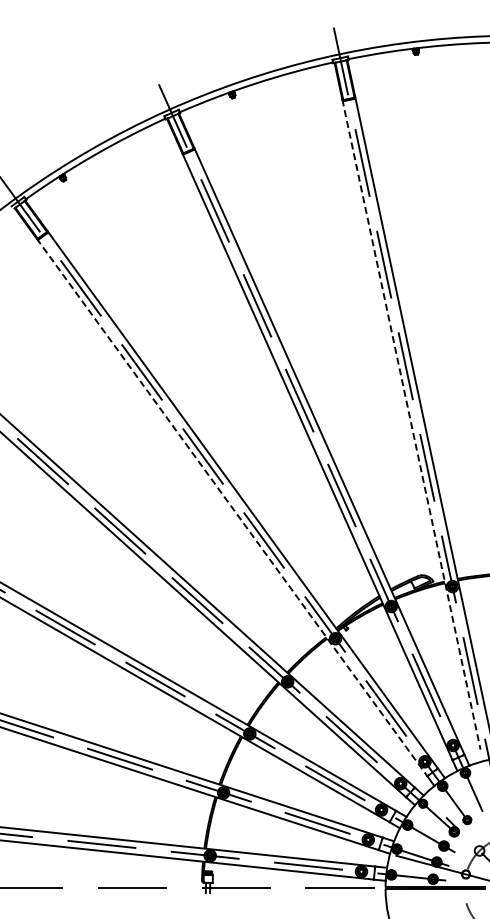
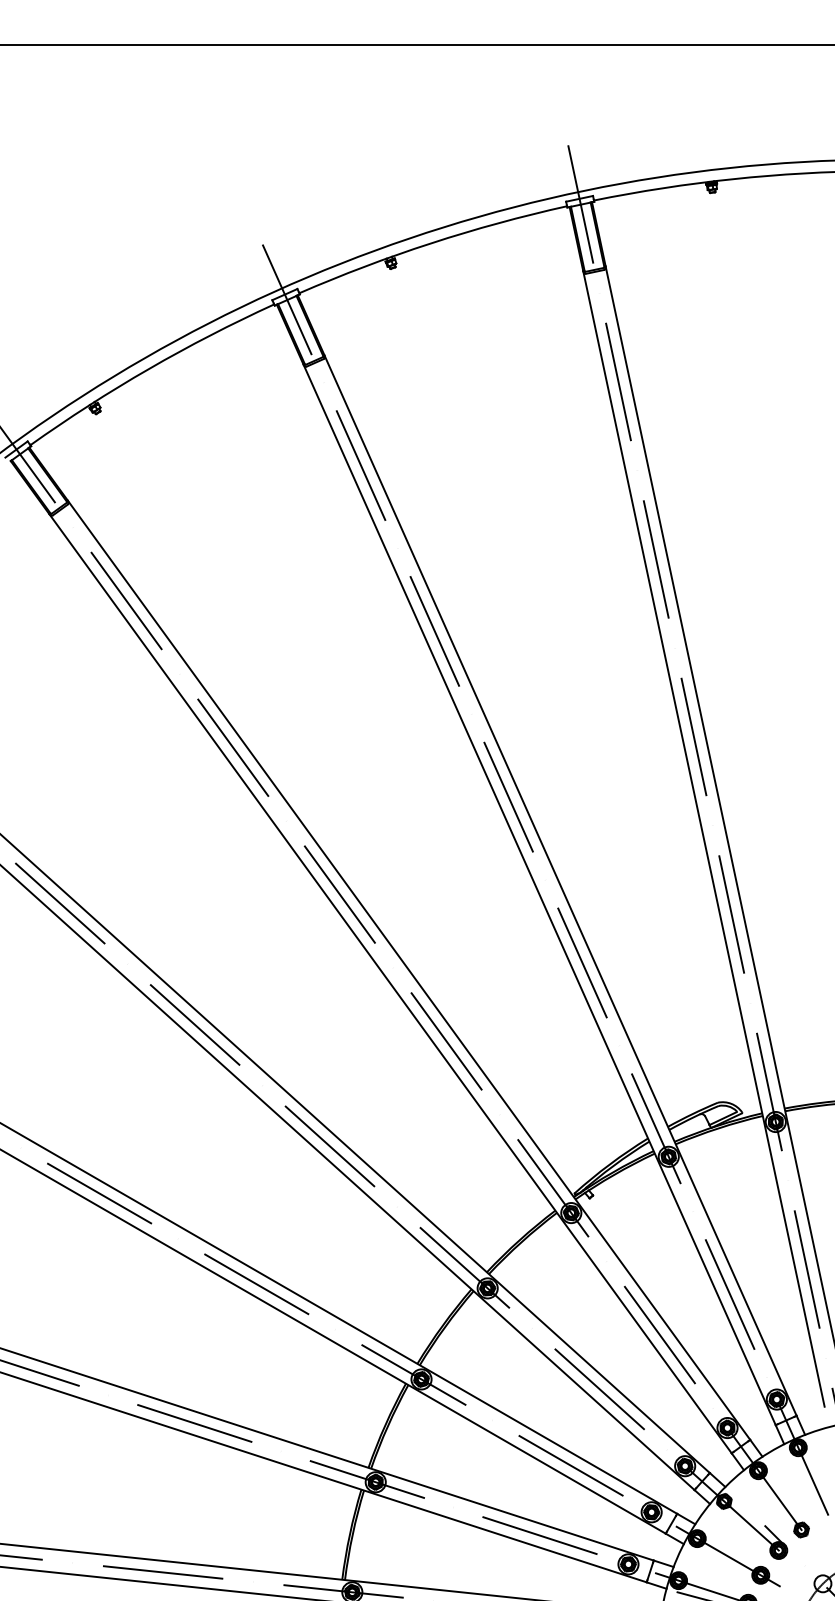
line: (411, 425) -> (704, 840), dashed -> solid
line: (232, 507) -> (391, 983), dashed -> solid

